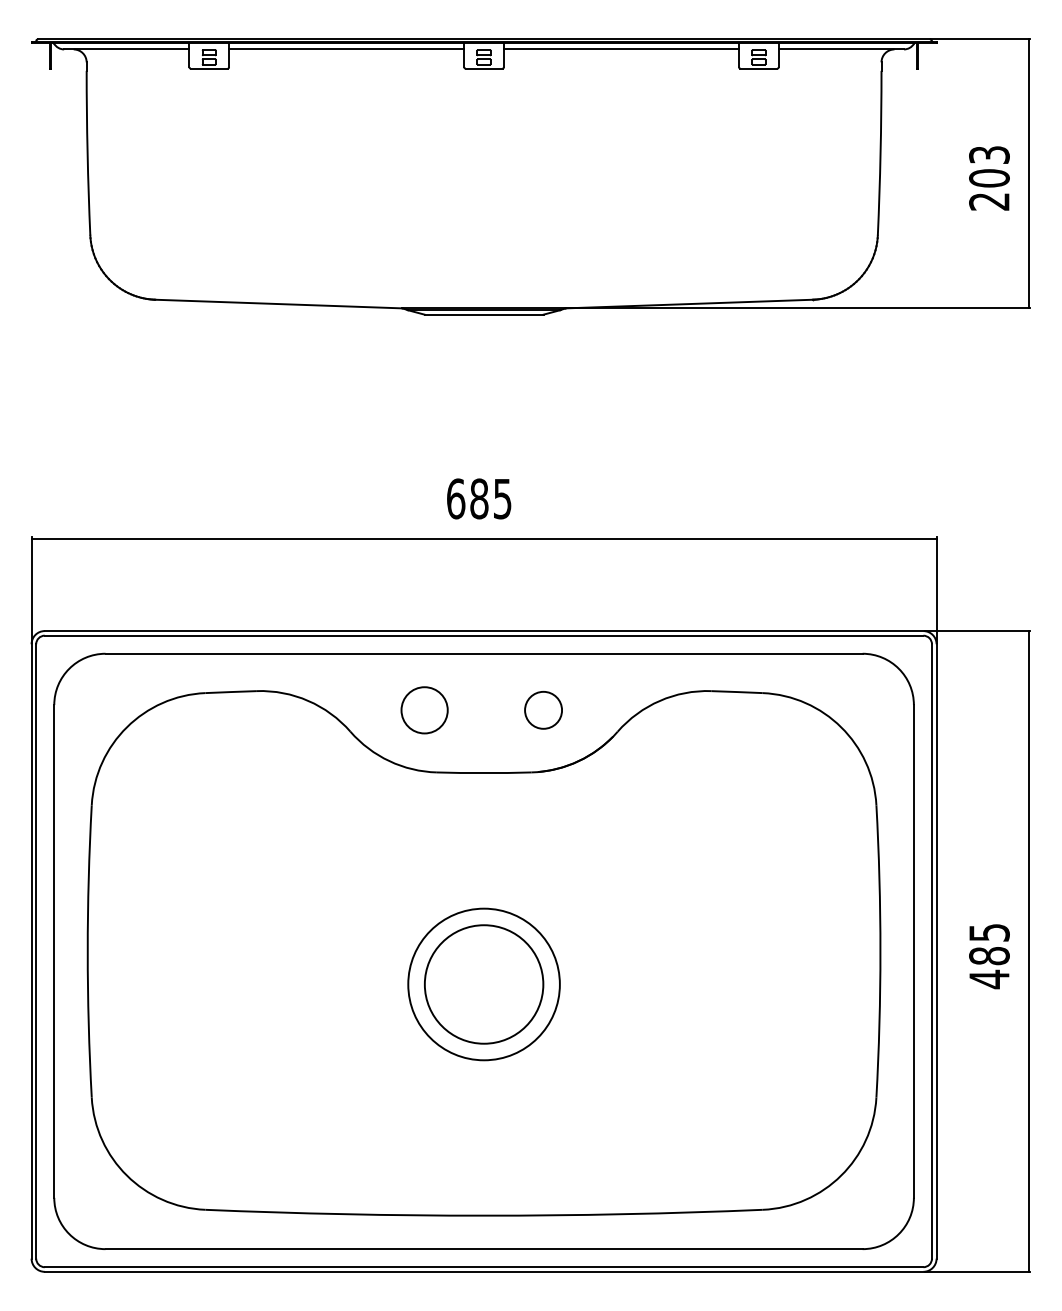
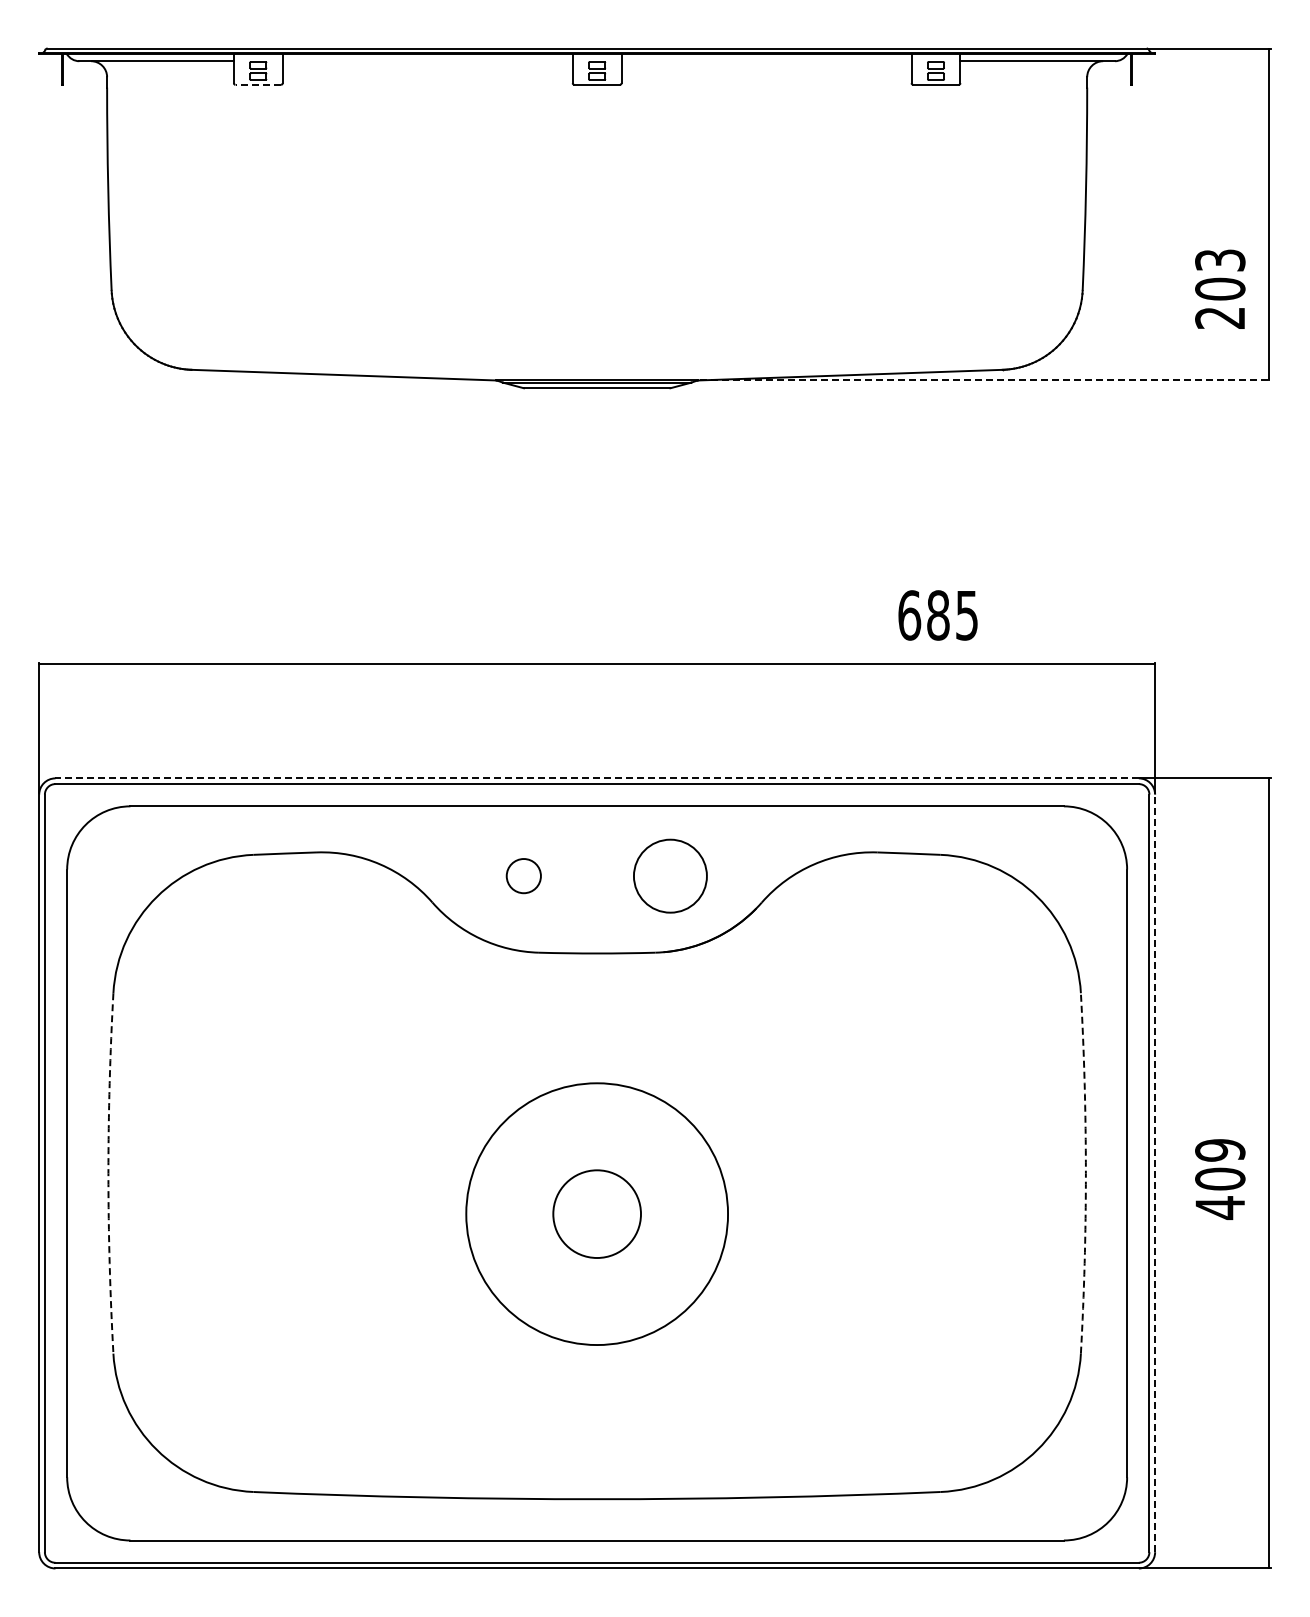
line: (346, 49) -> (427, 61), removed
line: (621, 49) -> (766, 61), removed
line: (209, 68) -> (258, 84), solid -> dashed
text: (989, 177) -> (1220, 288), moved
line: (799, 308) -> (985, 380), solid -> dashed
text: (478, 498) -> (937, 615), moved
line: (484, 631) -> (597, 778), solid -> dashed
circle: (424, 709) -> (523, 875), size x0.6
circle: (543, 709) -> (670, 875), size x1.6
text: (989, 944) -> (1220, 1164), 485 -> 409
arc: (87, 951) -> (108, 1173), solid -> dashed
arc: (880, 951) -> (1085, 1173), solid -> dashed
line: (936, 951) -> (1155, 1173), solid -> dashed
circle: (483, 983) -> (596, 1213), size x1.4
circle: (484, 984) -> (597, 1214), size x0.6

